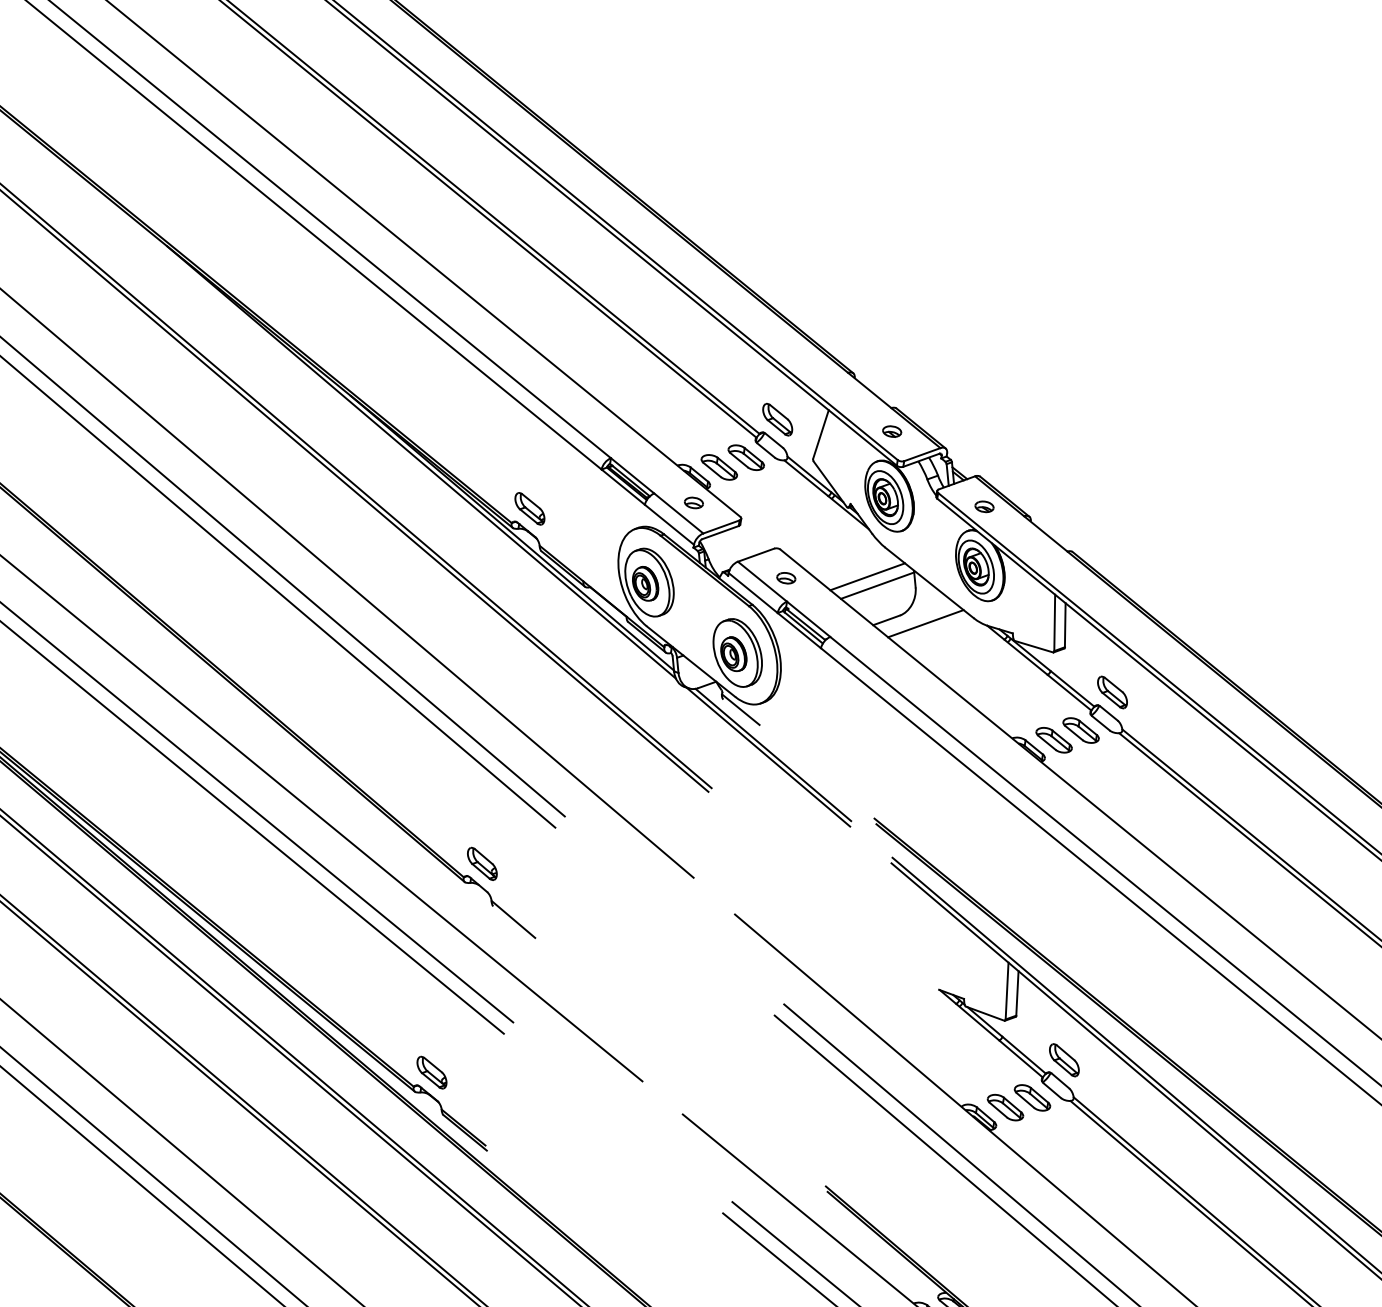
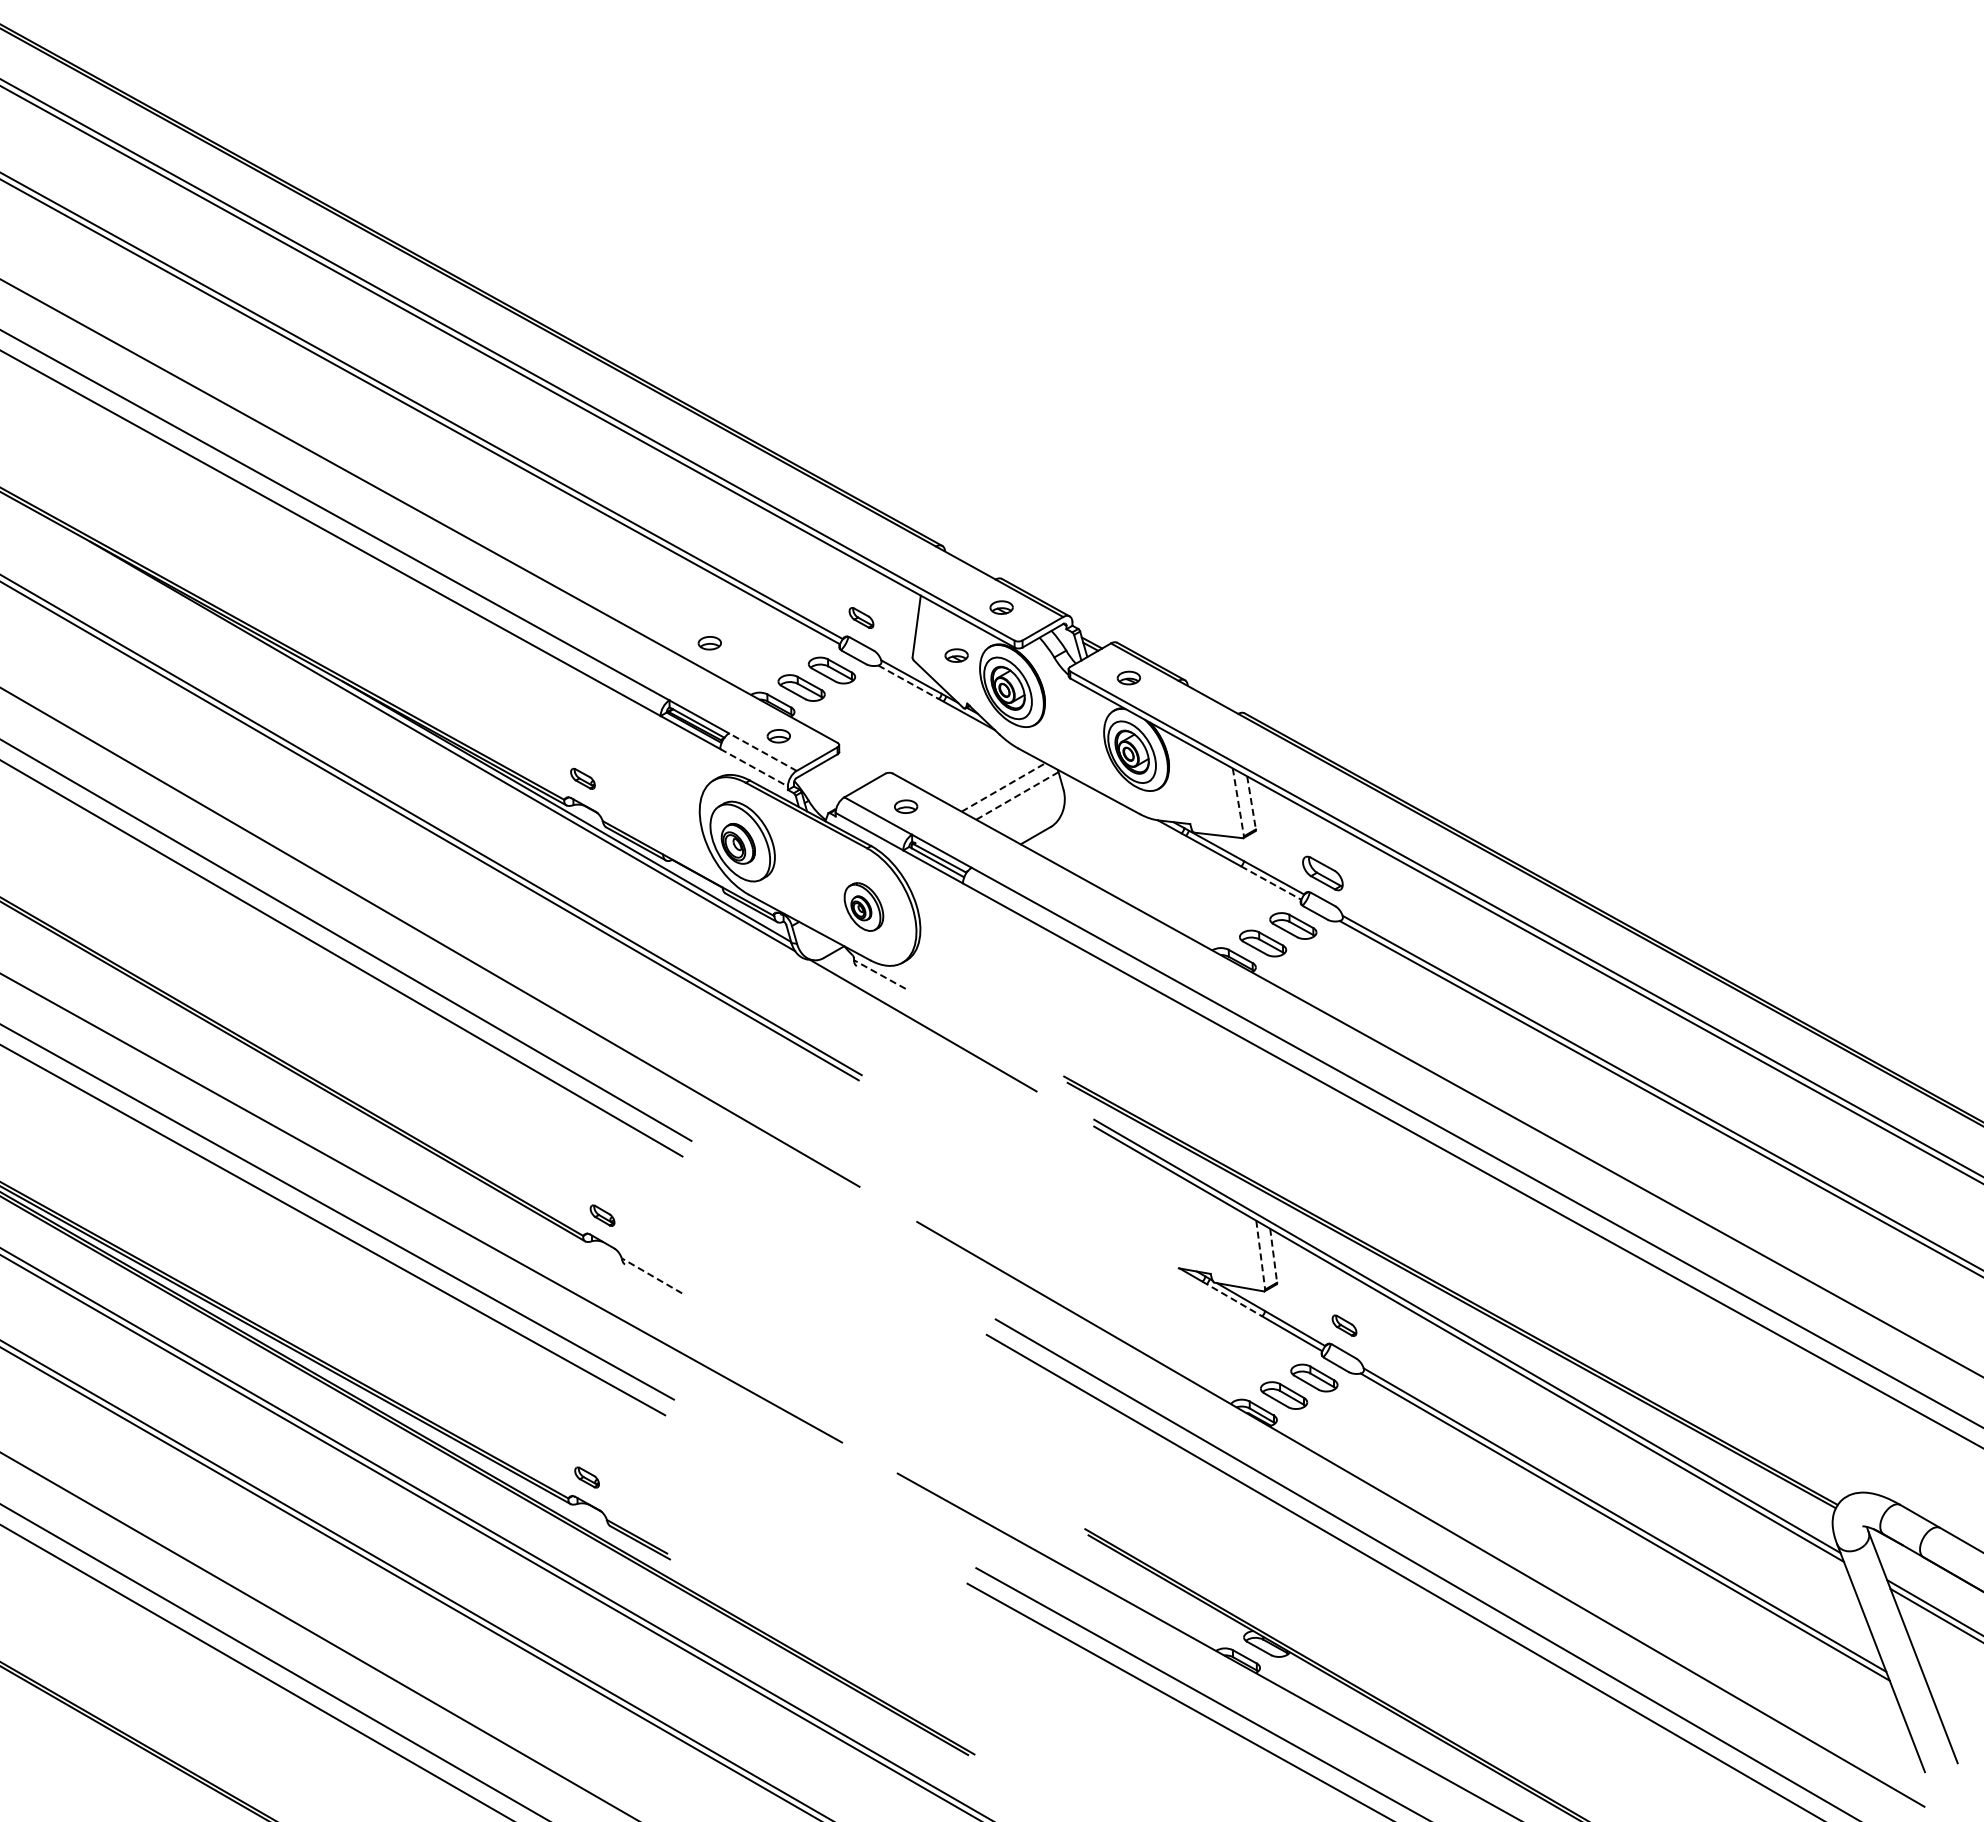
part: (651, 418) -> (709, 643), added
part: (777, 419) -> (861, 617), size x0.6
part: (848, 463) -> (956, 655), added
line: (806, 478) -> (908, 682), solid -> dashed
part: (529, 508) -> (582, 778), size x0.6
line: (678, 513) -> (762, 752), solid -> dashed
line: (669, 524) -> (754, 767), solid -> dashed
line: (868, 577) -> (1004, 787), solid -> dashed
line: (877, 585) -> (1017, 795), solid -> dashed
line: (925, 623) -> (1083, 830), removed
line: (1054, 623) -> (1238, 802), solid -> dashed
line: (1065, 624) -> (1251, 802), solid -> dashed
part: (737, 652) -> (863, 906), size x0.6
line: (1069, 693) -> (1271, 883), solid -> dashed
line: (740, 709) -> (879, 974), solid -> dashed
line: (773, 754) -> (928, 1021), removed
part: (482, 863) -> (602, 1215), size x0.6
line: (513, 919) -> (651, 1275), solid -> dashed
line: (1006, 991) -> (1260, 1255), solid -> dashed
line: (1017, 994) -> (1273, 1256), solid -> dashed
line: (978, 1021) -> (1232, 1298), solid -> dashed
part: (1064, 1059) -> (1344, 1325), size x0.6
part: (431, 1072) -> (586, 1477), size x0.6

